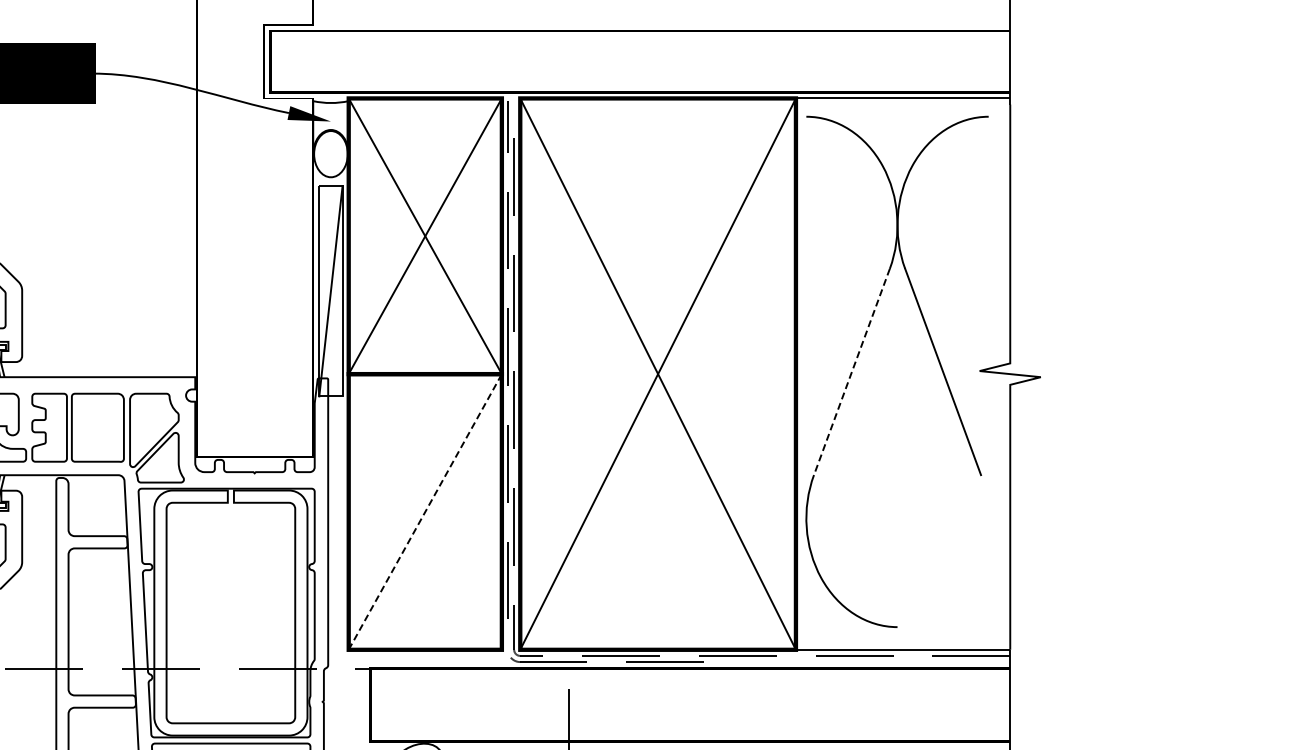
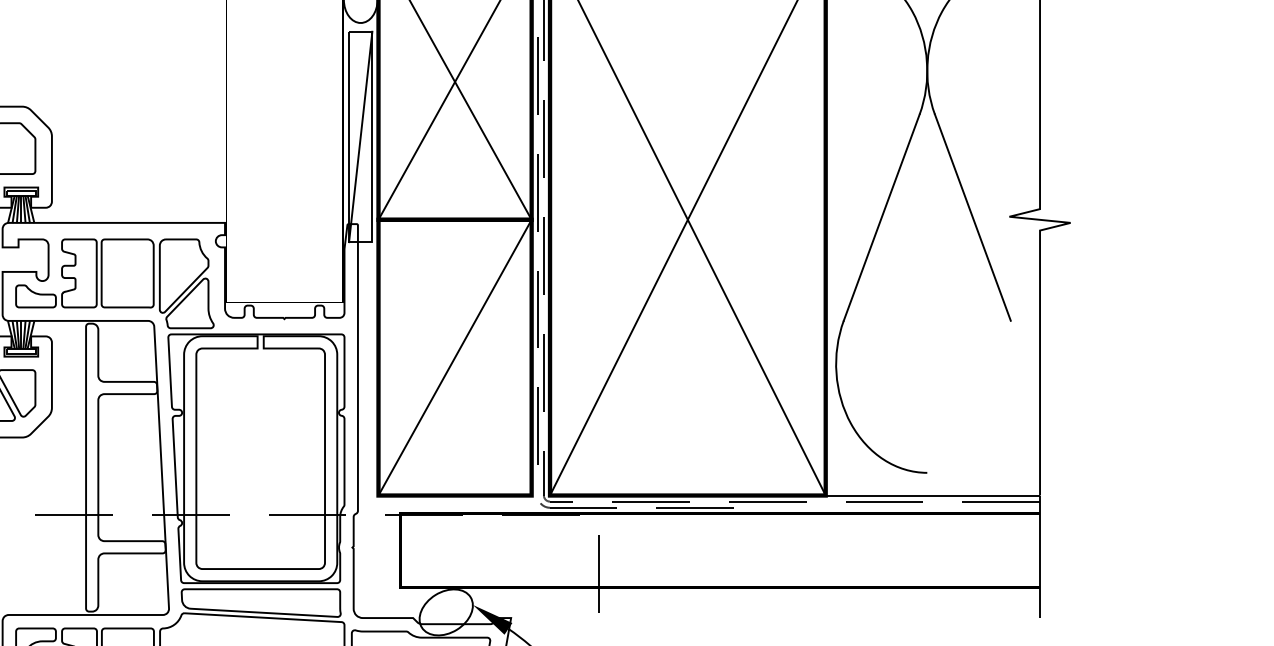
line: (851, 371) -> (881, 217), dashed -> solid
line: (425, 511) -> (455, 357), dashed -> solid

